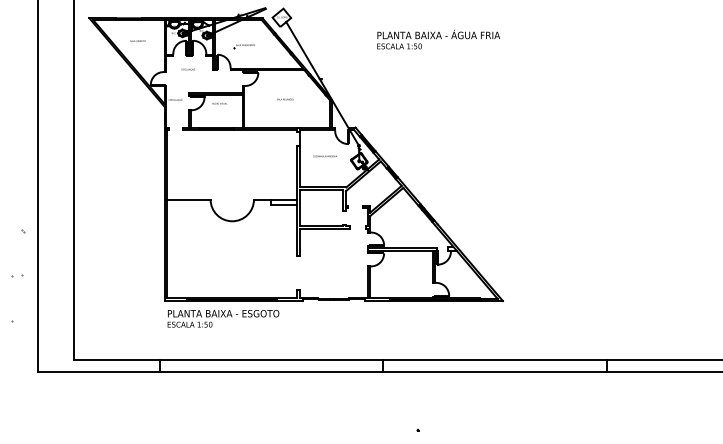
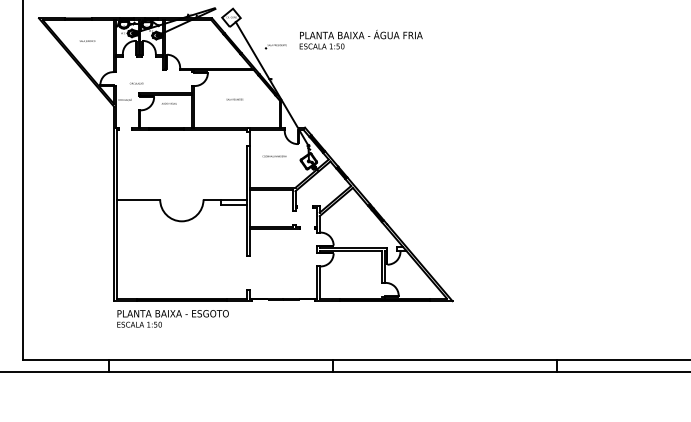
text: (438, 39) -> (361, 39), moved
part: (243, 46) -> (275, 46), moved
text: (187, 69) -> (136, 83), moved

